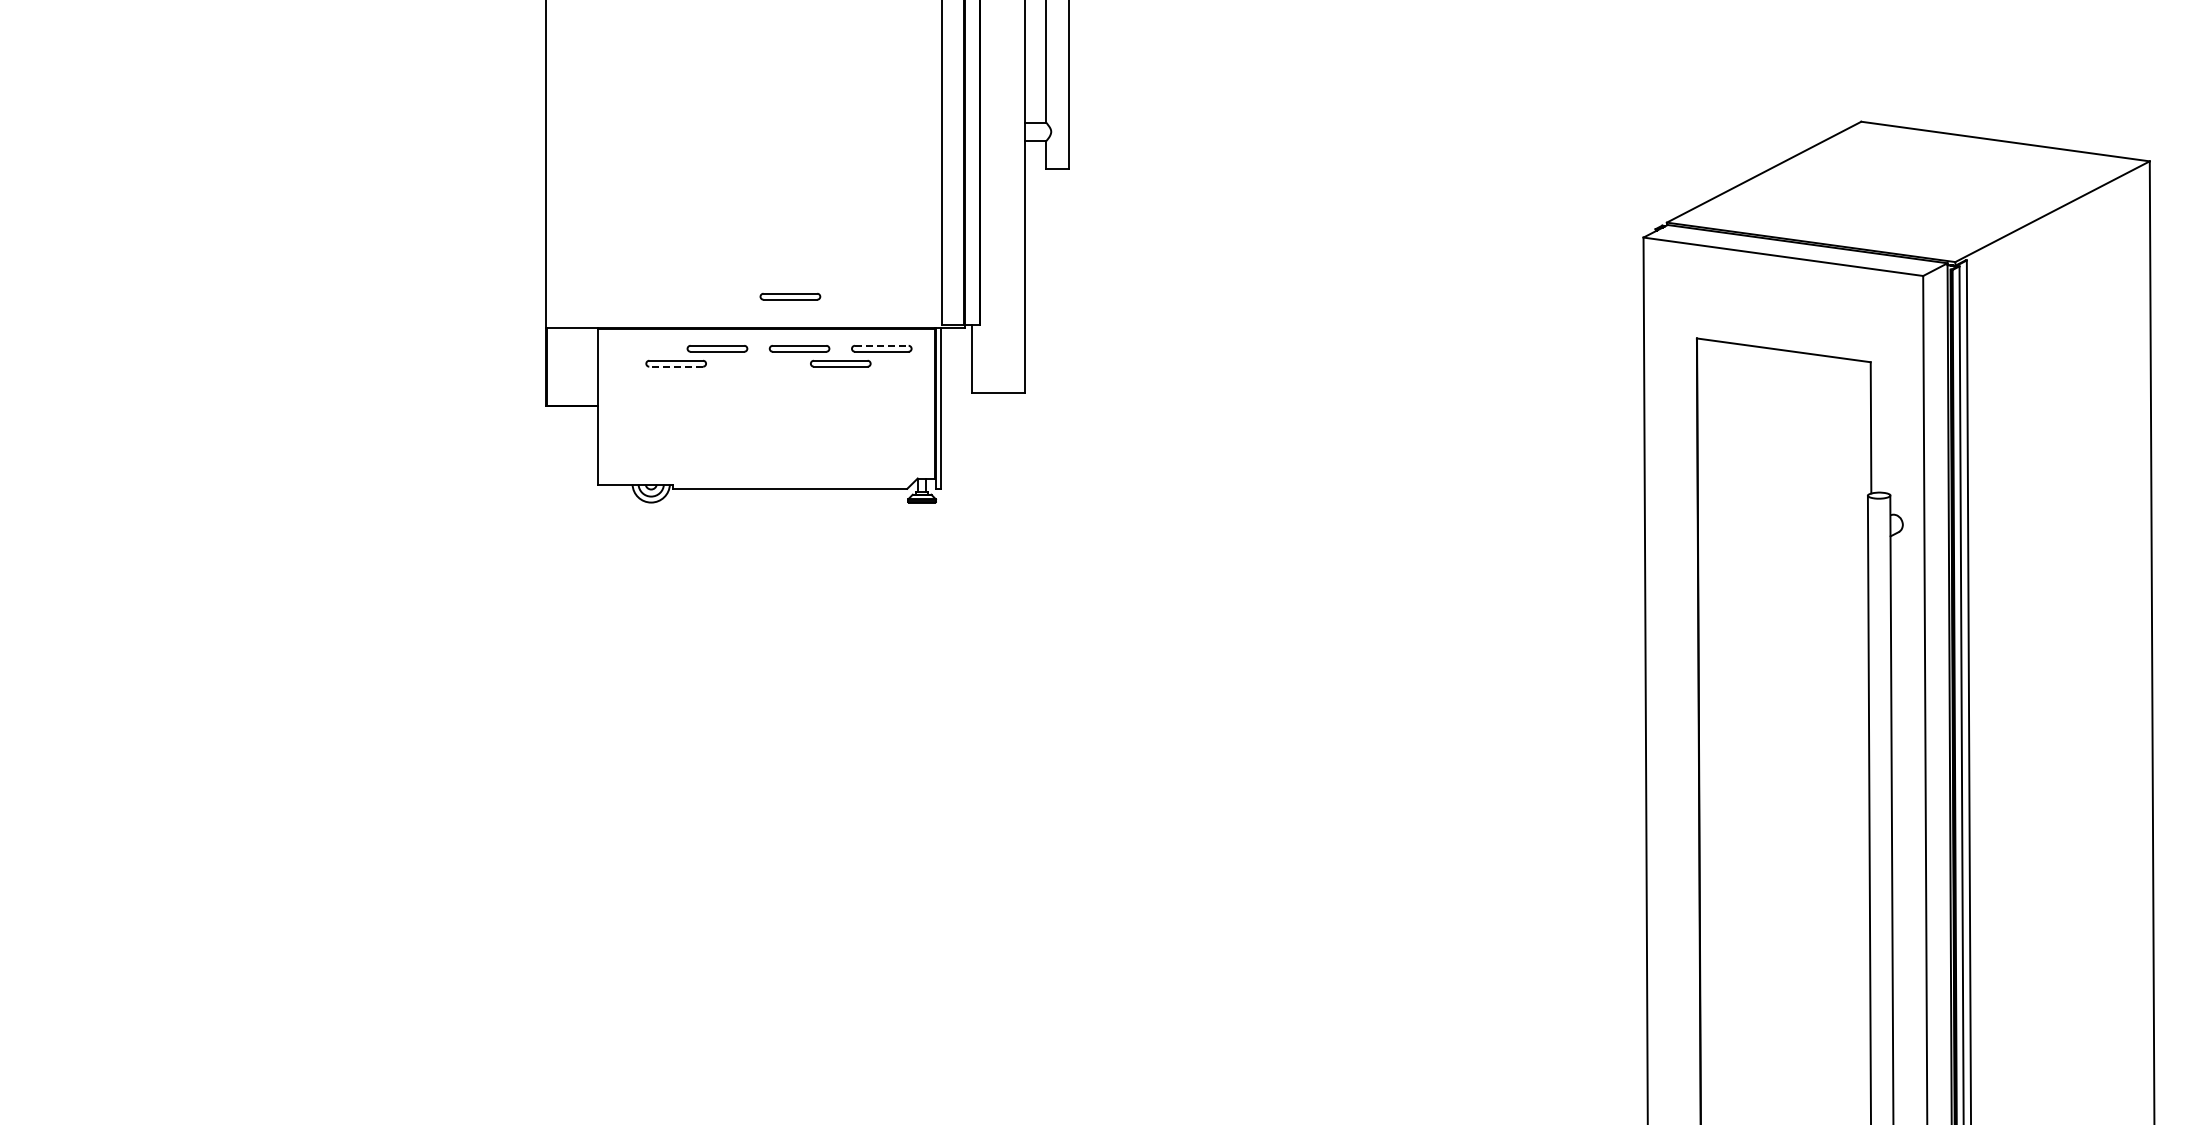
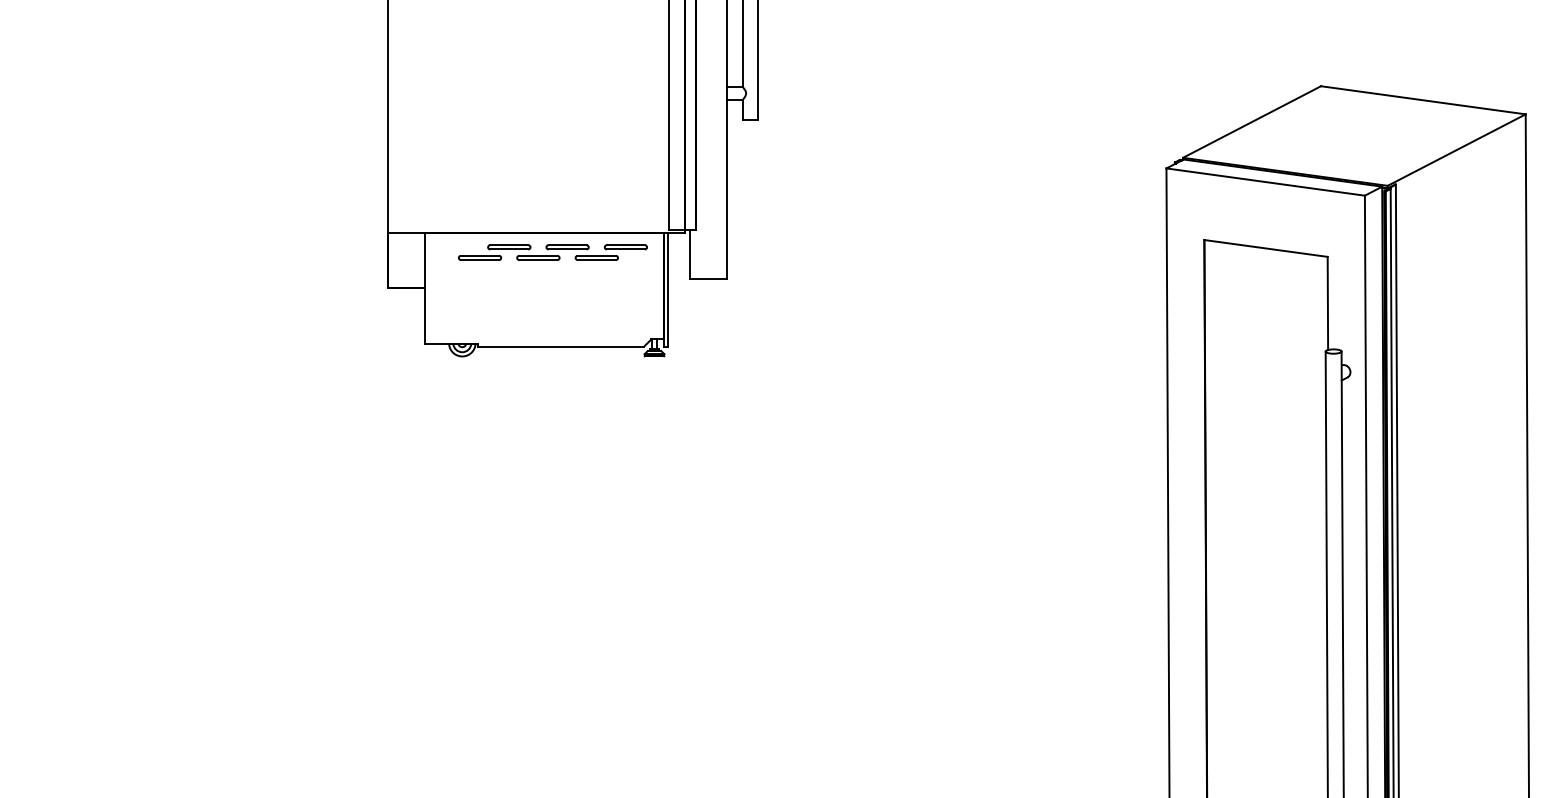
part: (790, 296) -> (538, 257), moved
line: (881, 345) -> (625, 245), dashed -> solid
line: (676, 366) -> (480, 259), dashed -> solid

